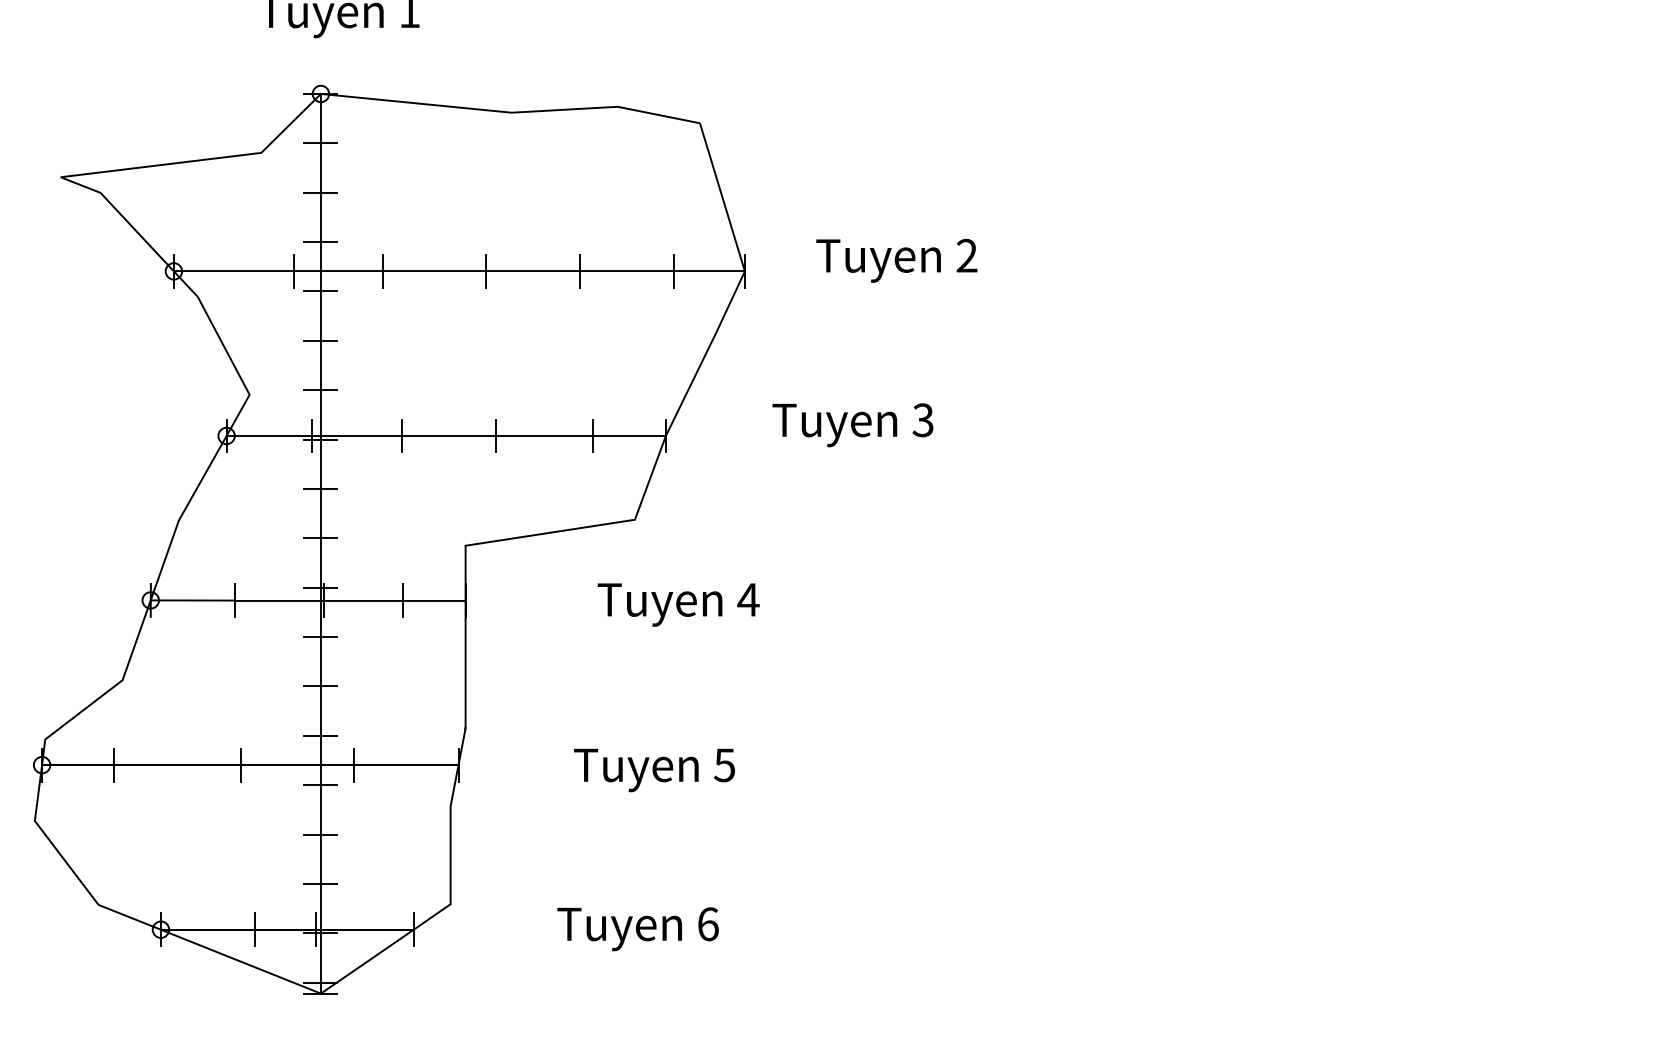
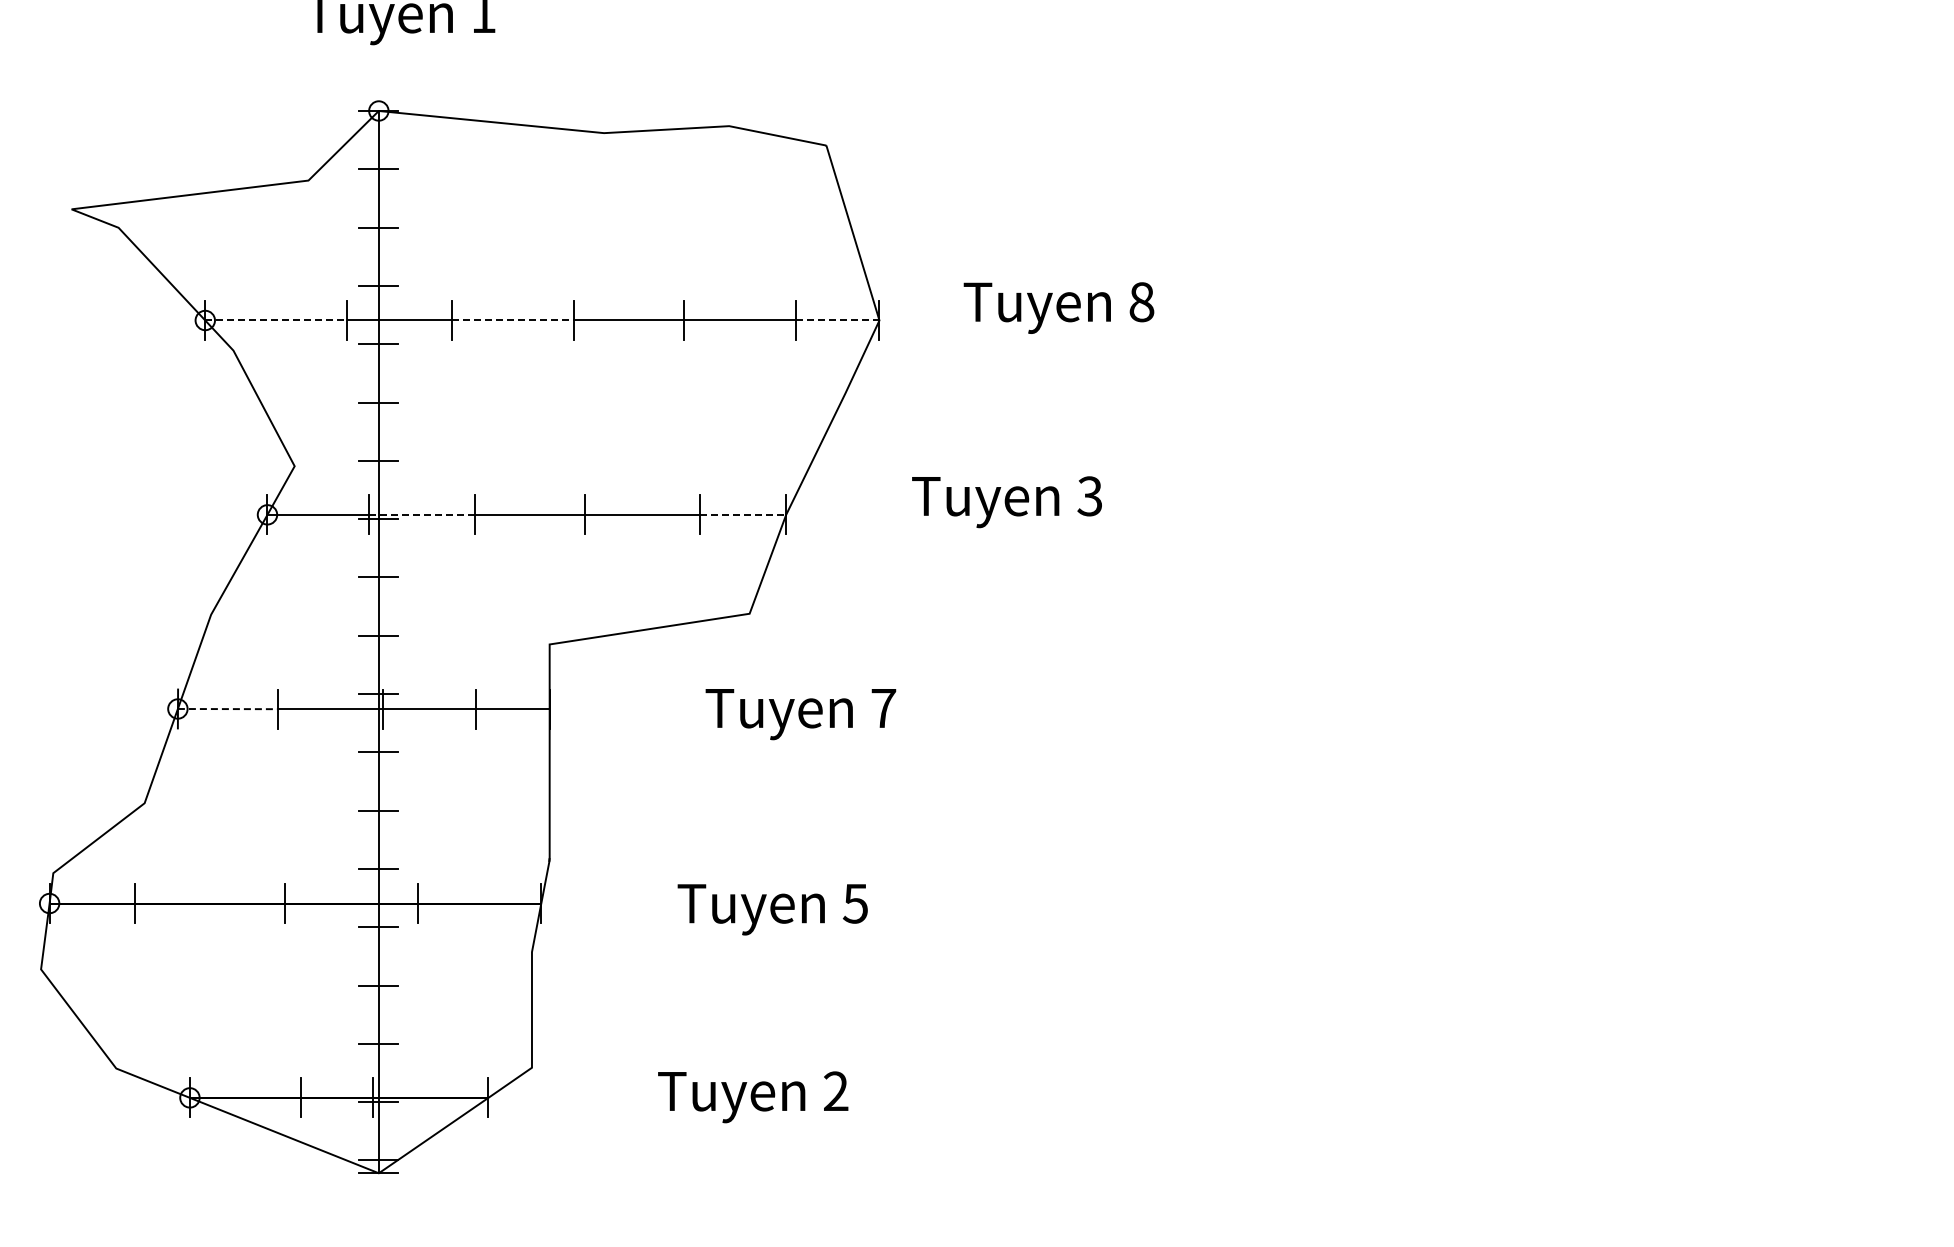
text: (966, 256) -> (1141, 302), 2 -> 8
line: (234, 271) -> (276, 320), solid -> dashed
line: (434, 271) -> (513, 320), solid -> dashed
line: (709, 271) -> (837, 320), solid -> dashed
line: (357, 435) -> (422, 514), solid -> dashed
line: (629, 435) -> (743, 514), solid -> dashed
text: (748, 599) -> (883, 708), 4 -> 7
line: (192, 600) -> (227, 709), solid -> dashed
text: (708, 924) -> (836, 1091), 6 -> 2

